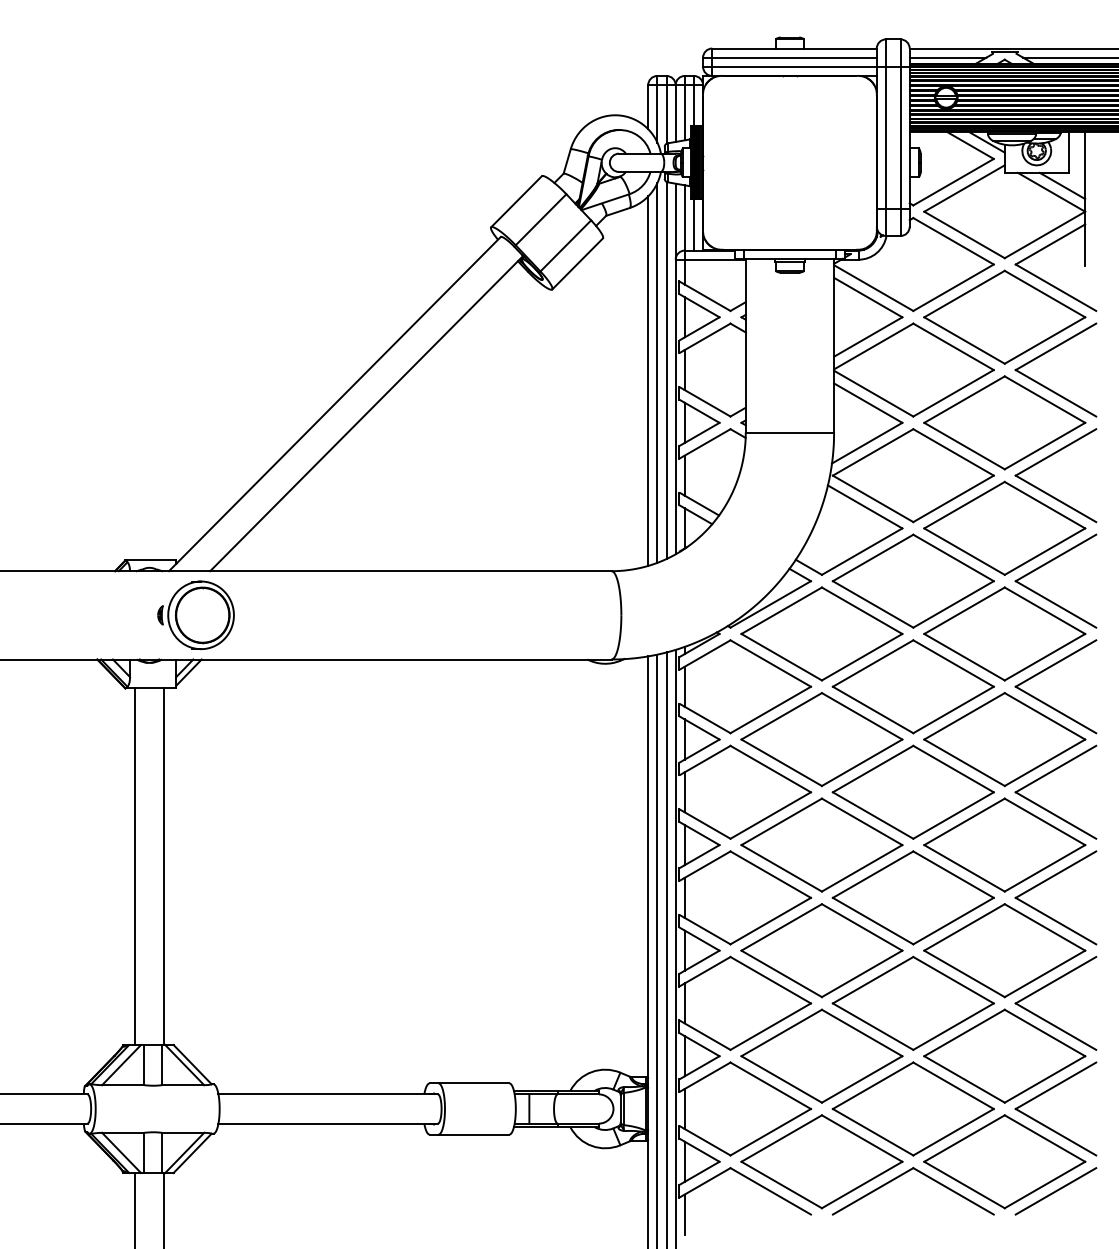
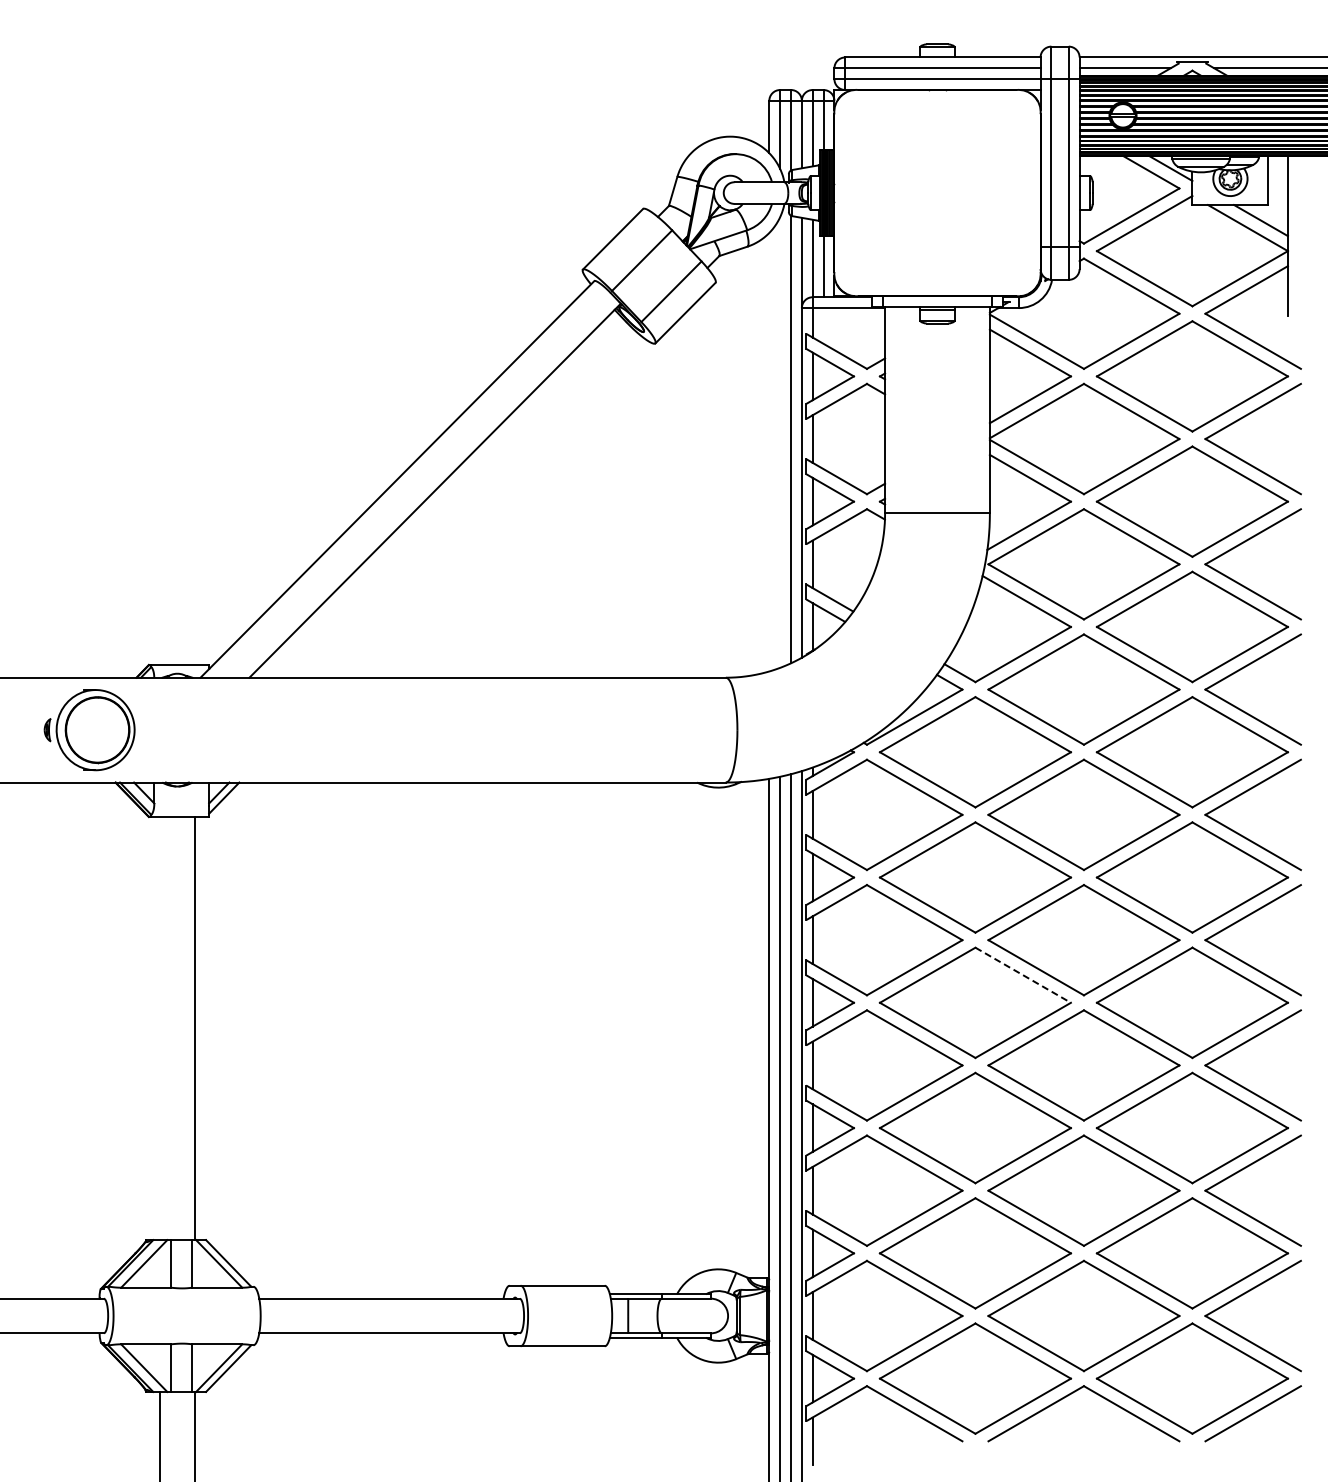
line: (657, 372) -> (780, 442), removed
line: (648, 380) -> (769, 451), removed
part: (195, 615) -> (89, 730), moved
line: (862, 822) -> (1023, 975), solid -> dashed
line: (135, 866) -> (160, 1028), removed

